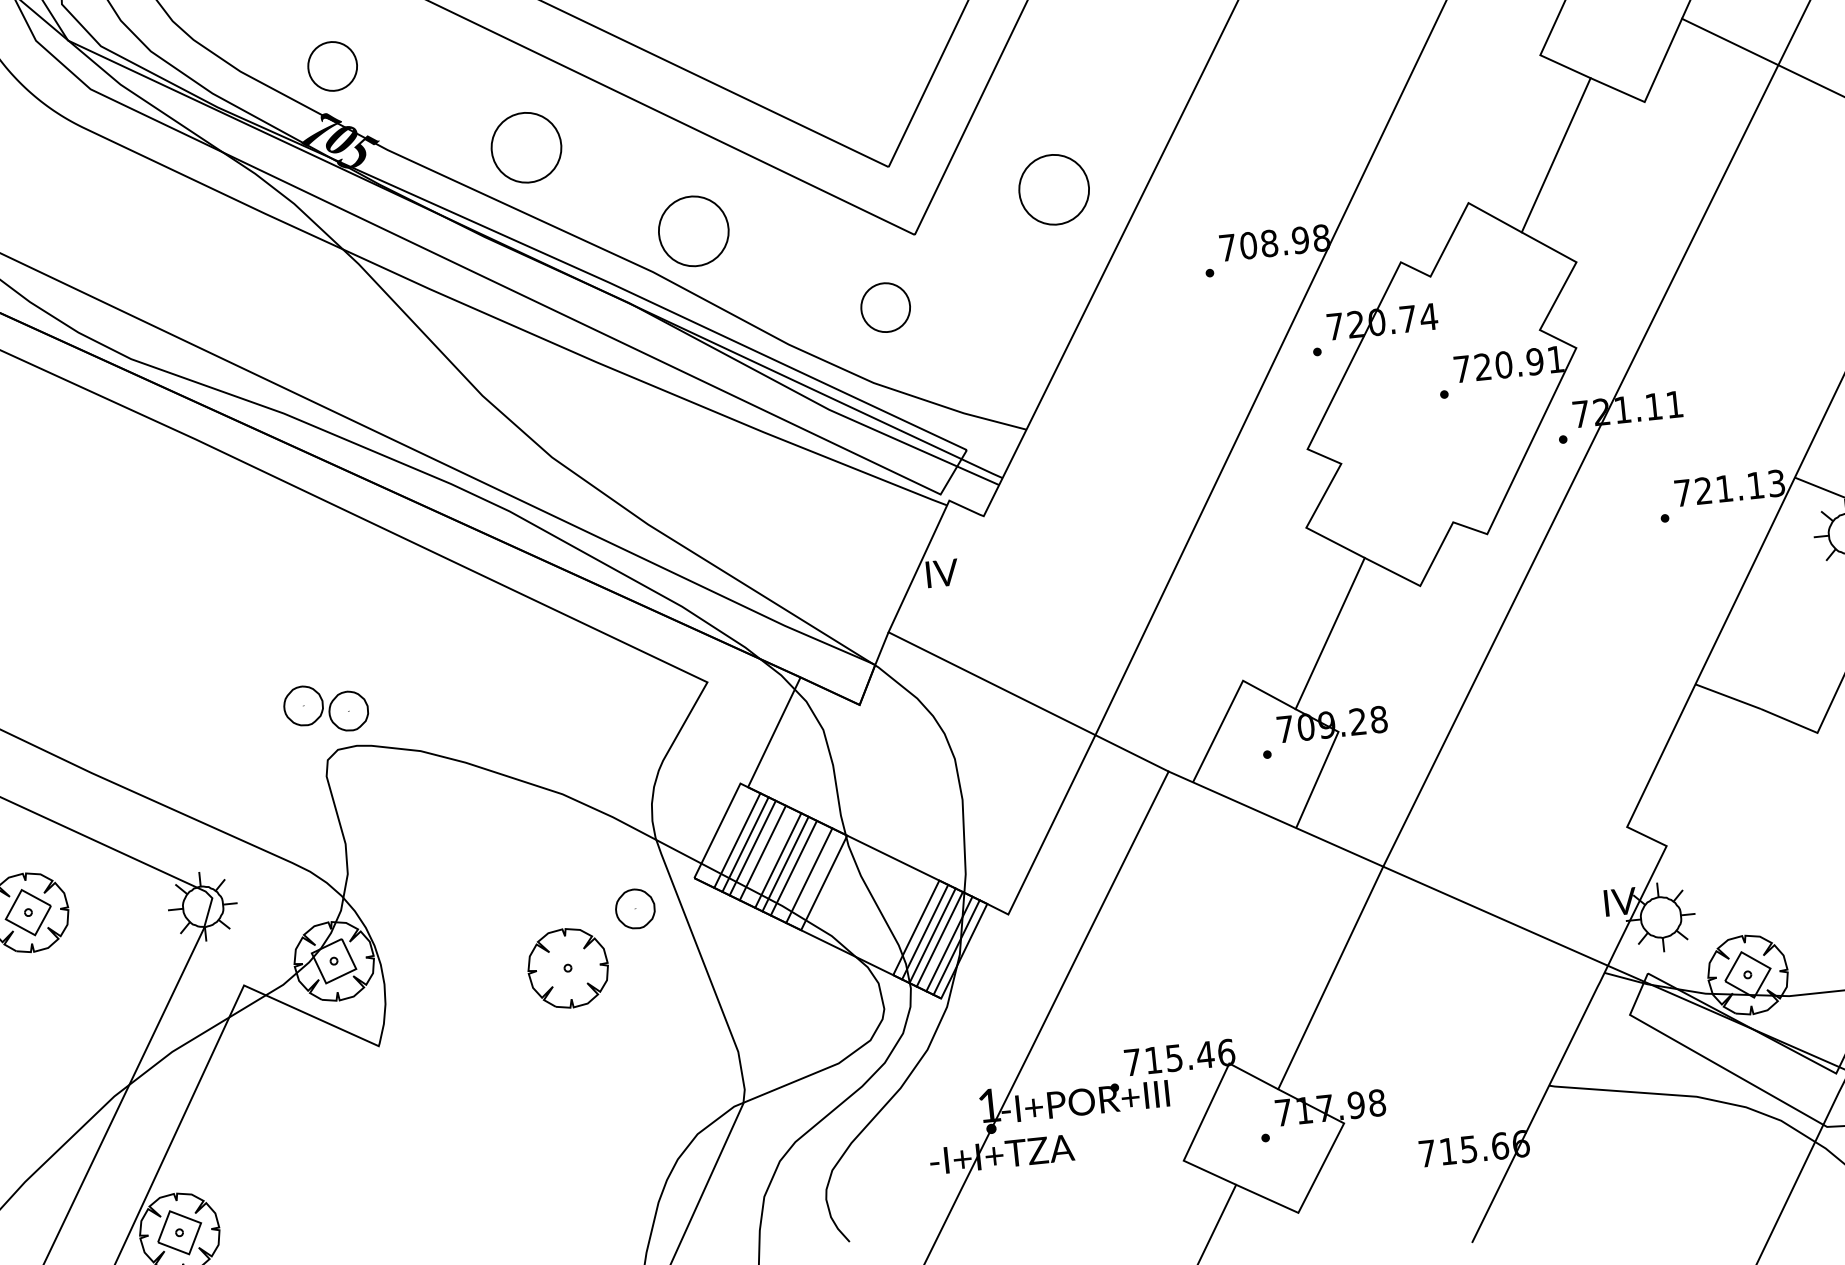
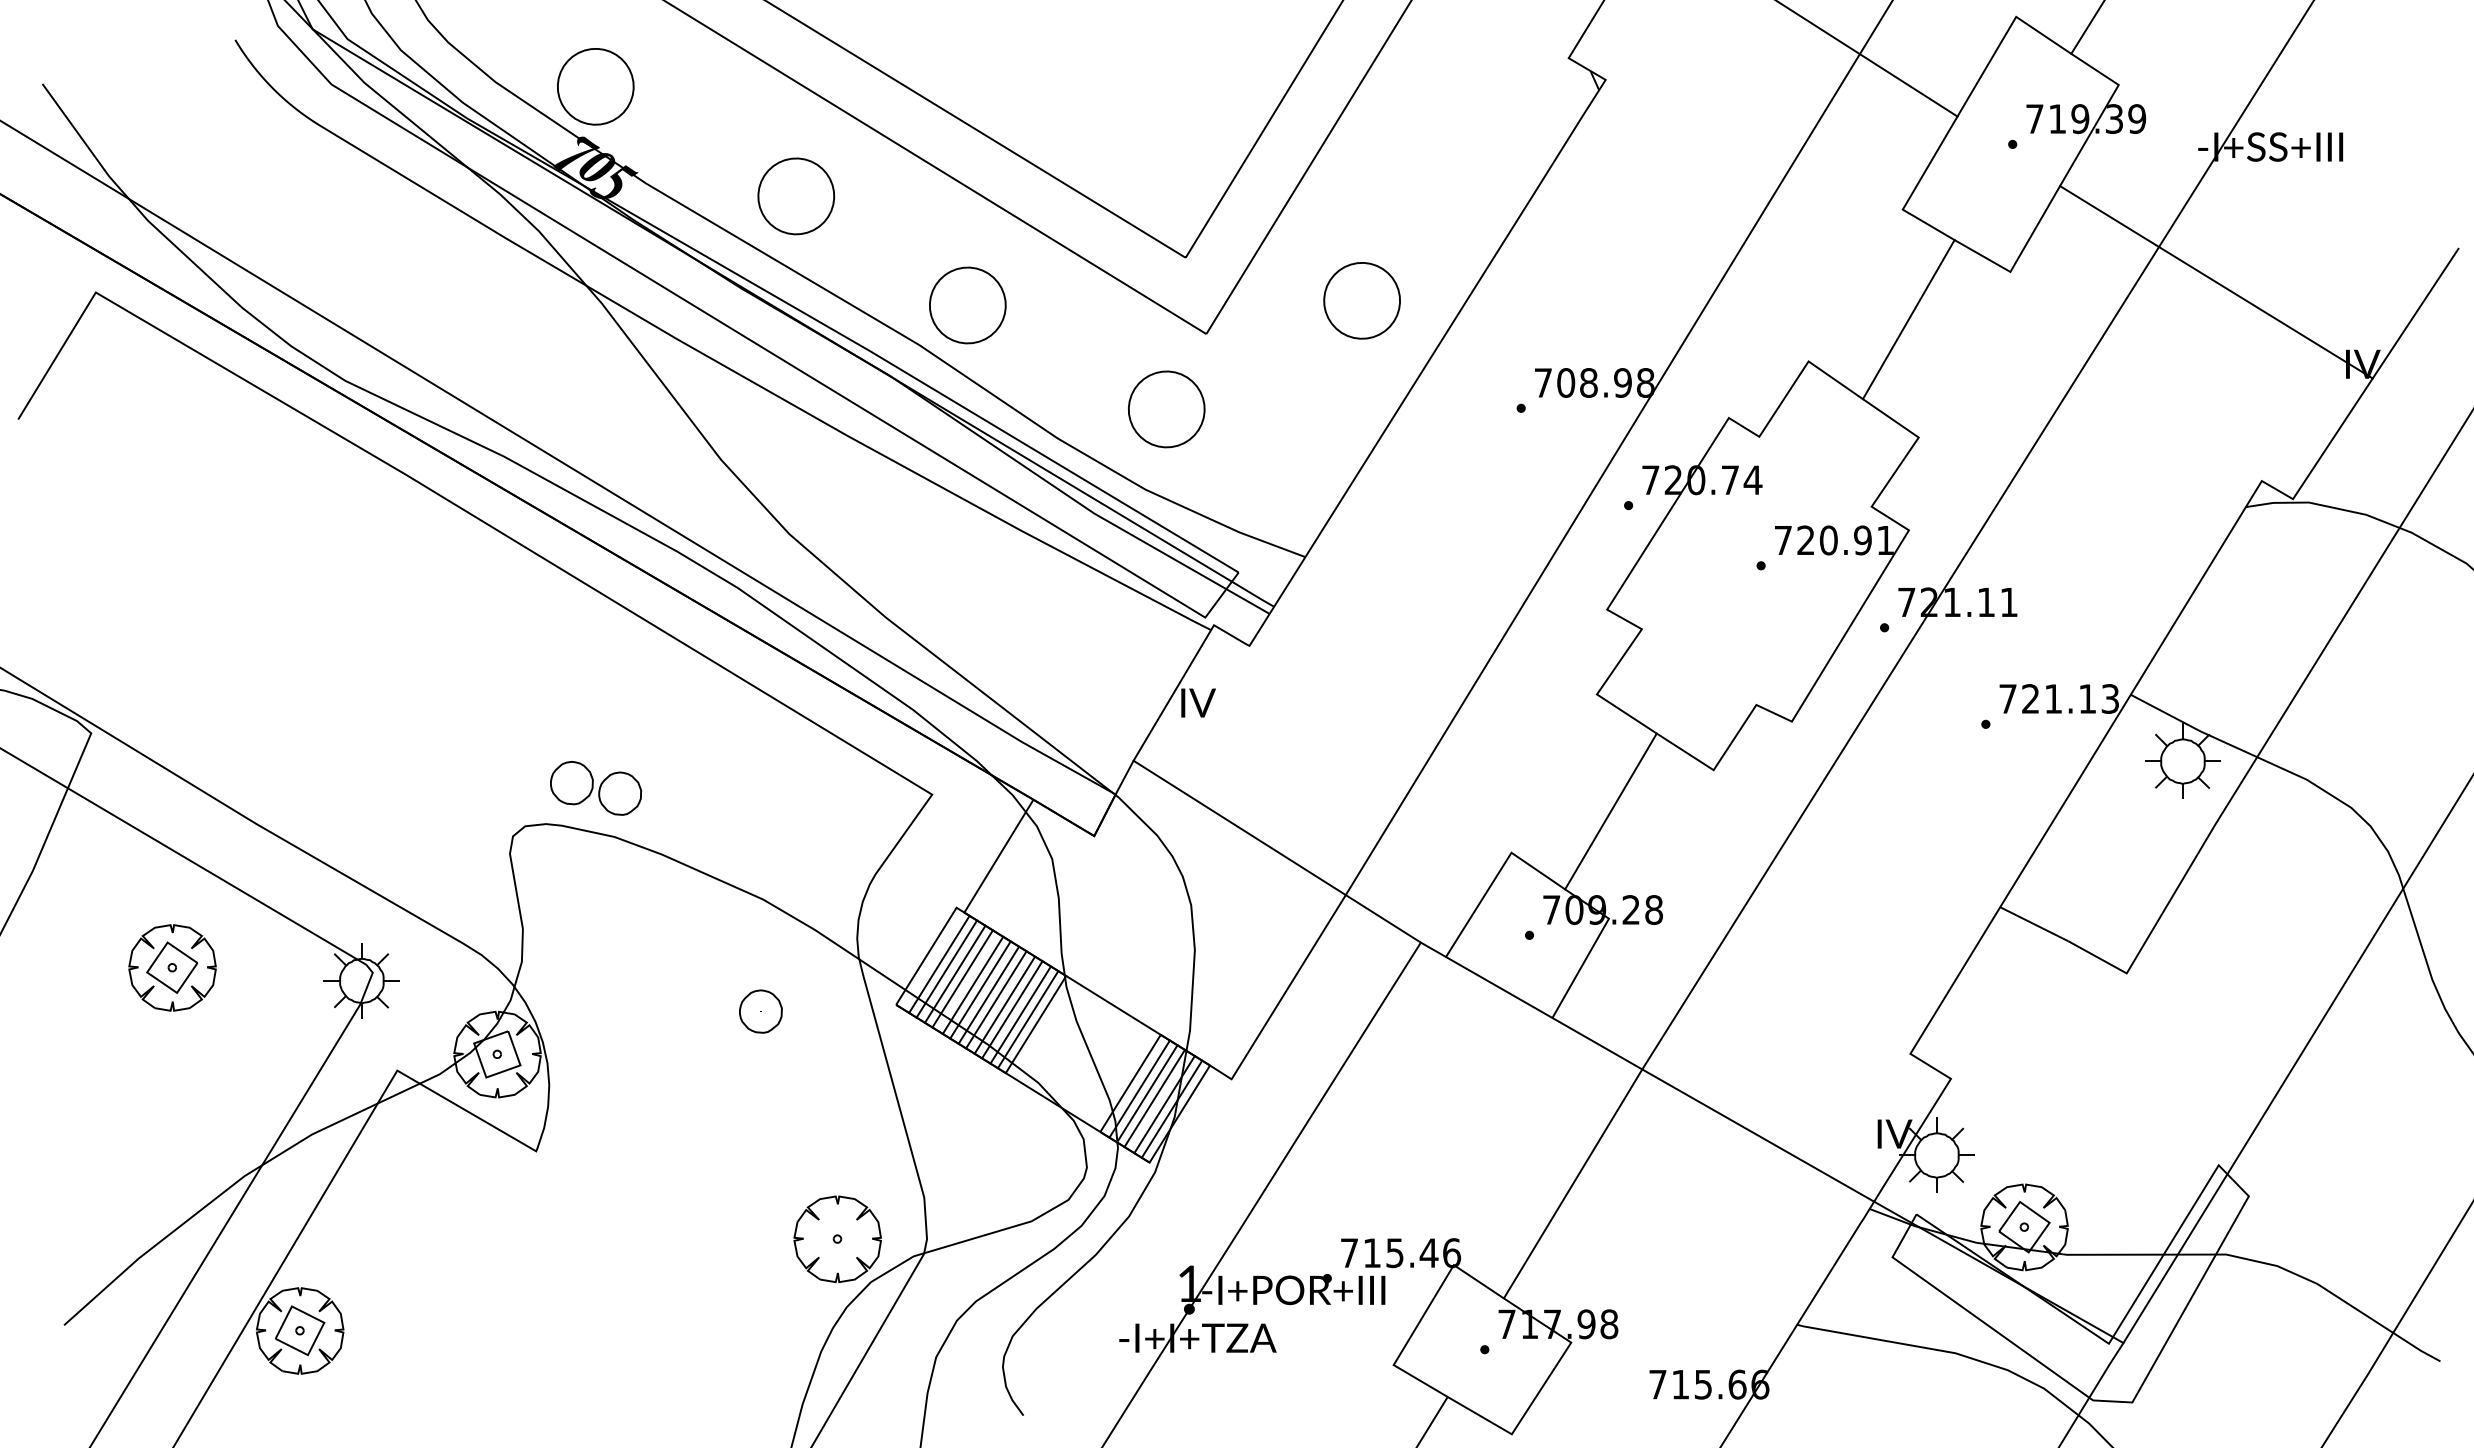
part: (332, 66) -> (595, 86), size x1.43
part: (885, 307) -> (1166, 409), size x1.43
part: (325, 708) -> (595, 788), moved
line: (730, 836) -> (939, 963), added
line: (770, 856) -> (980, 989), added
line: (801, 871) -> (1012, 1009), added
line: (815, 879) -> (1027, 1019), added
part: (634, 908) -> (760, 1011), moved
part: (568, 968) -> (837, 1239), moved

